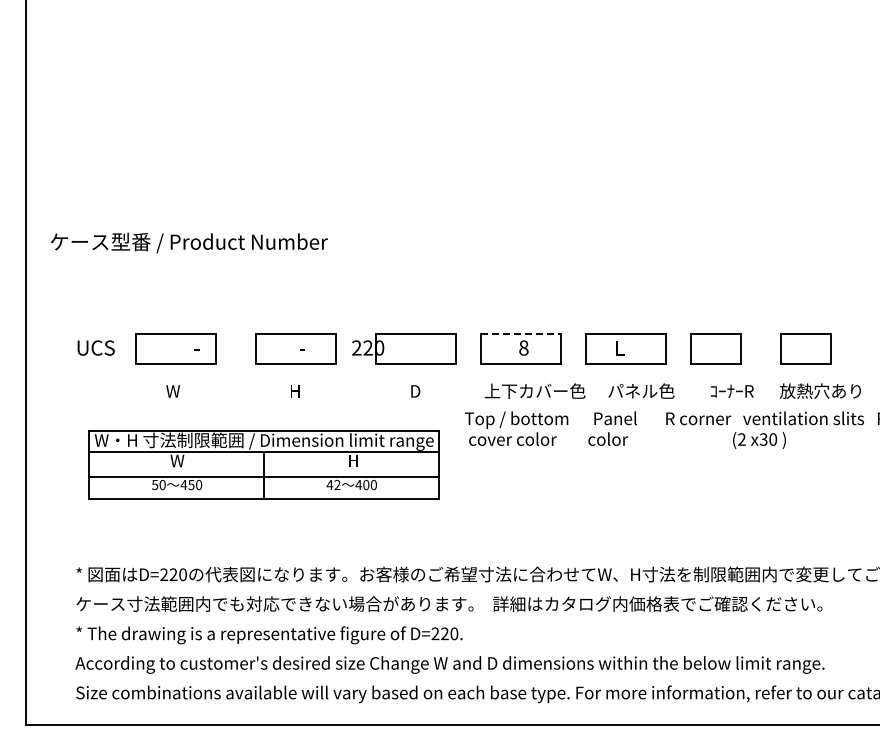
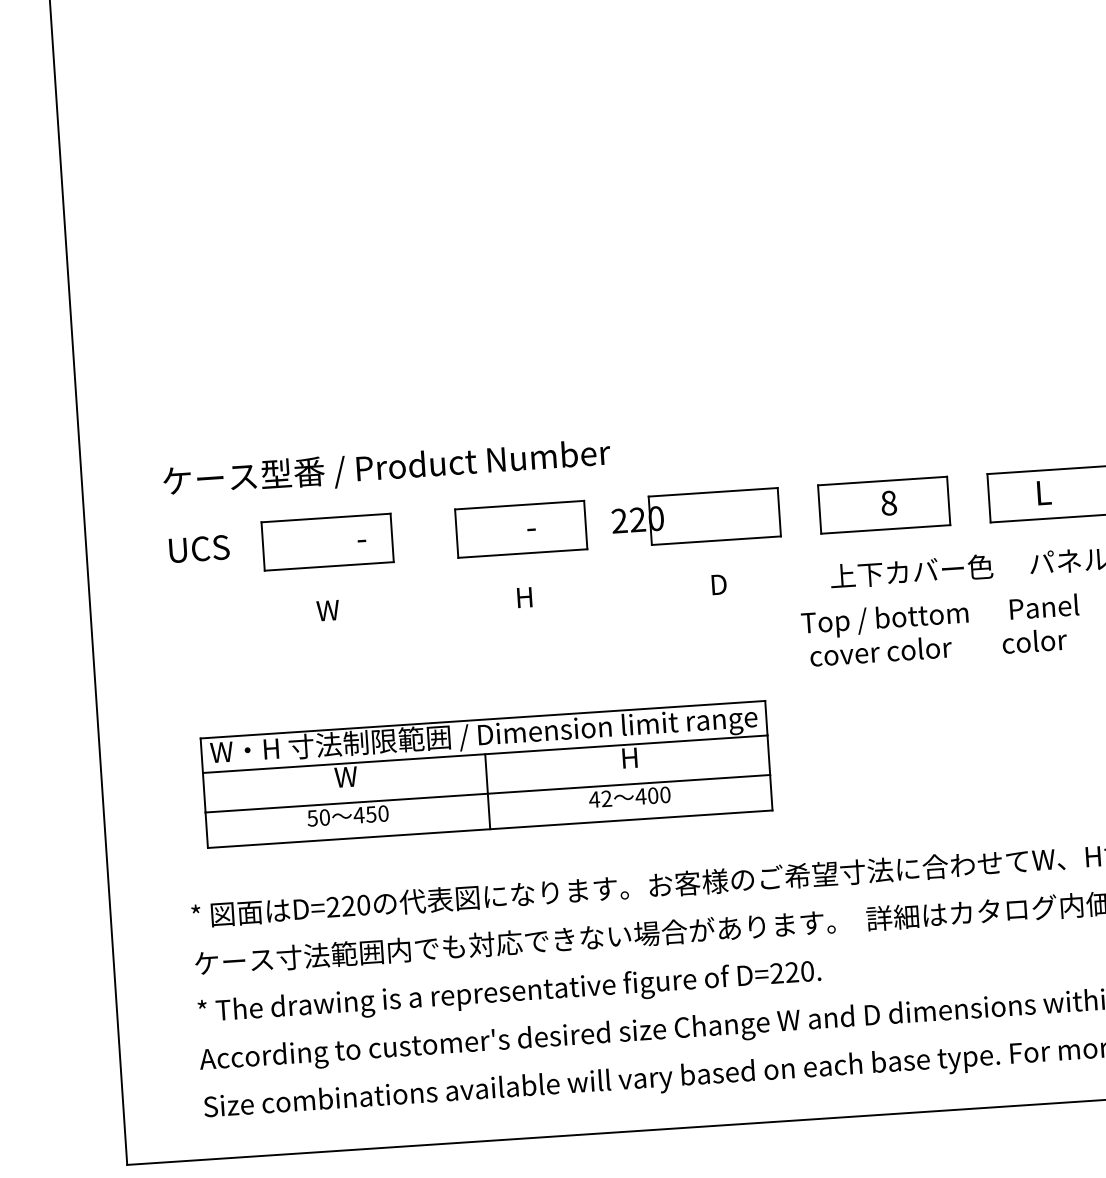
text: (188, 242) -> (385, 467), moved
line: (521, 334) -> (883, 481), dashed -> solid
part: (263, 464) -> (485, 773), moved

